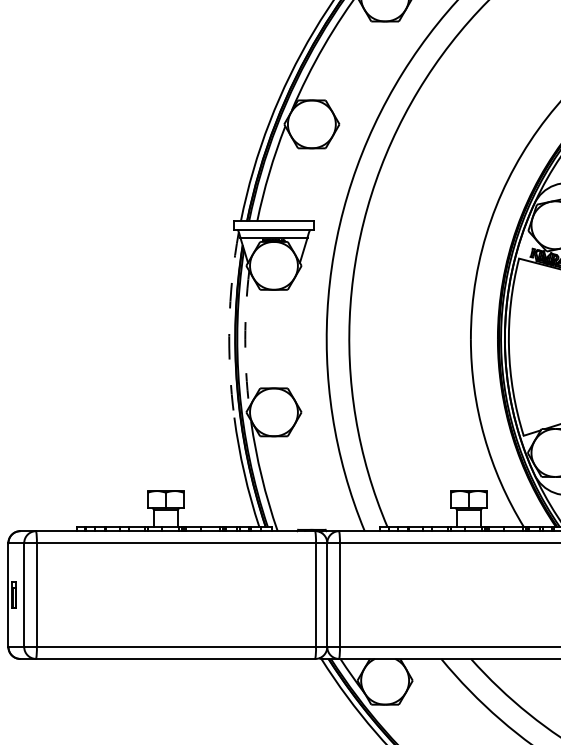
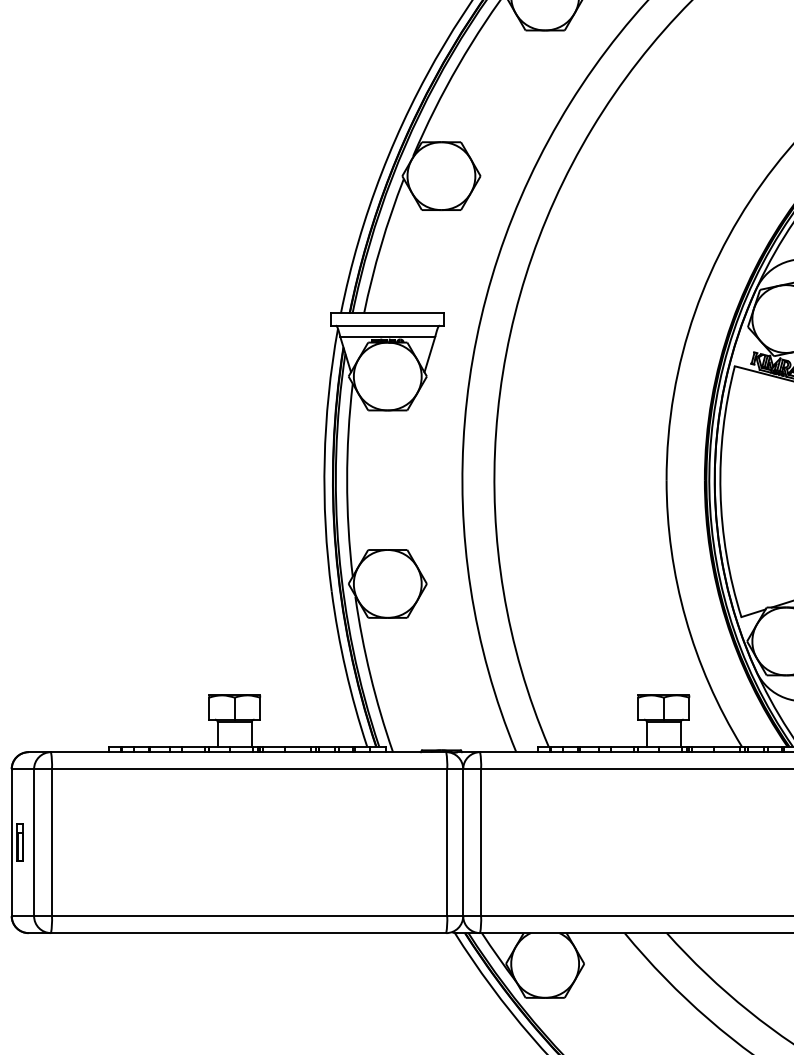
arc: (229, 324) -> (324, 459), dashed -> solid
arc: (245, 339) -> (347, 480), dashed -> solid

